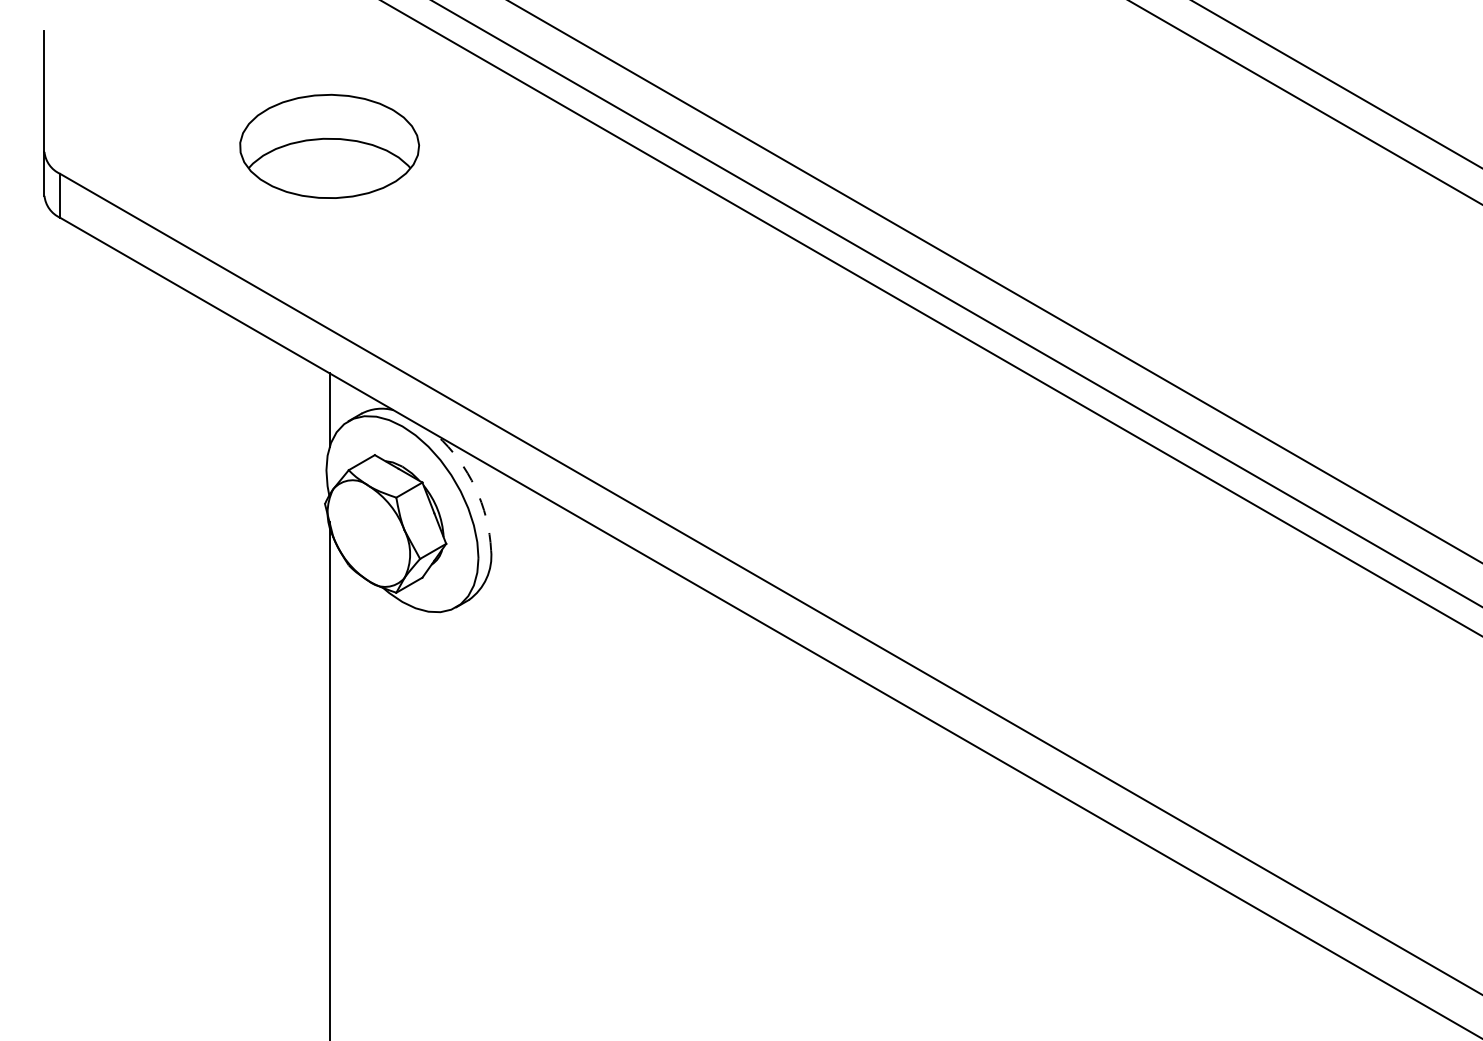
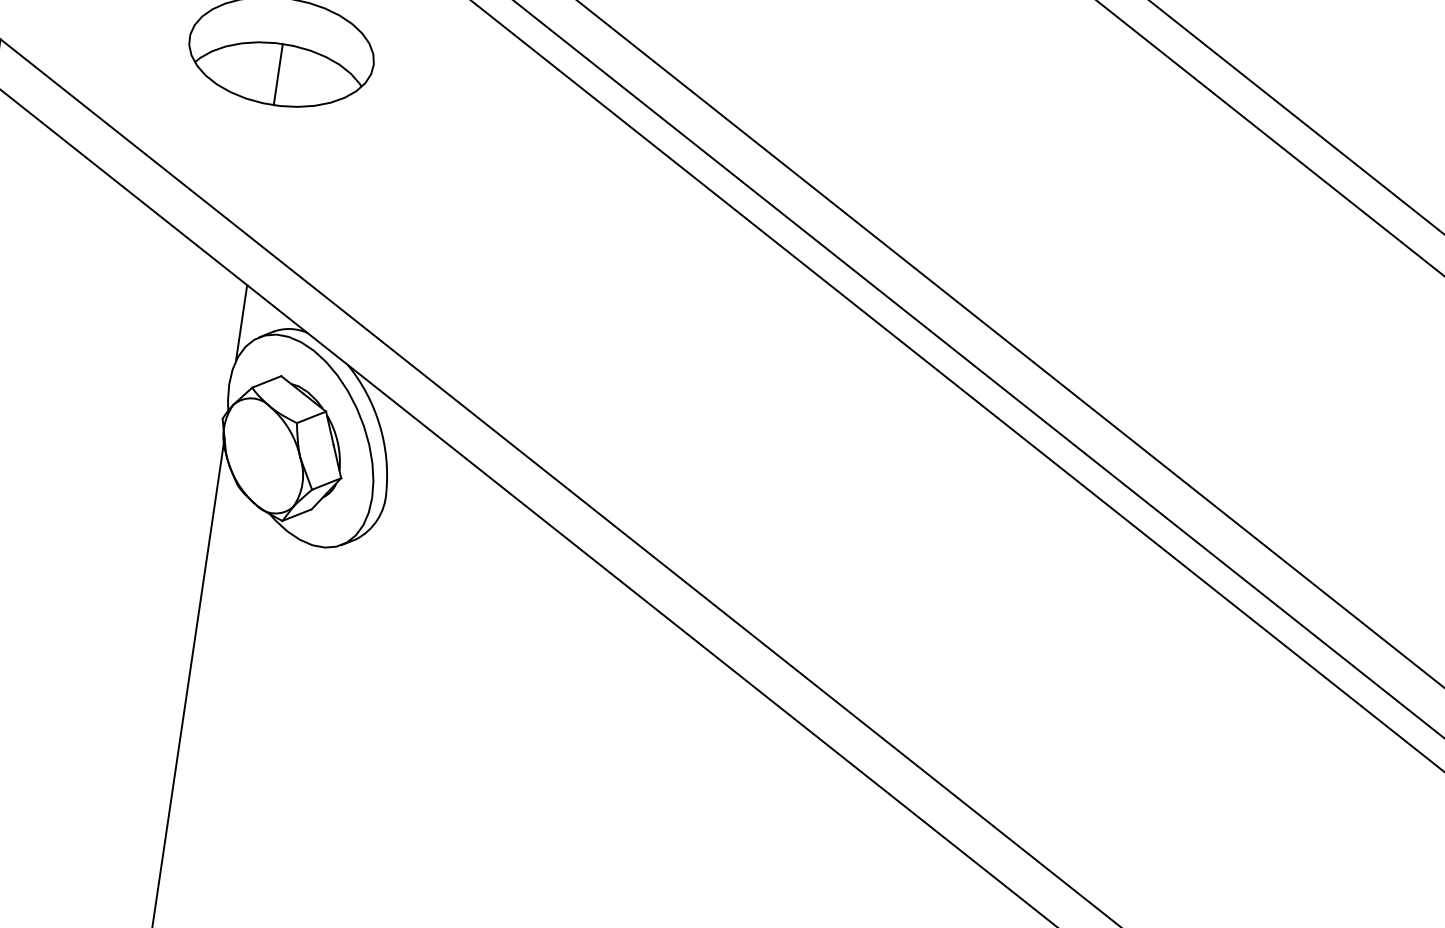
line: (329, 168) -> (278, 74), added
arc: (475, 487) -> (379, 424), dashed -> solid

